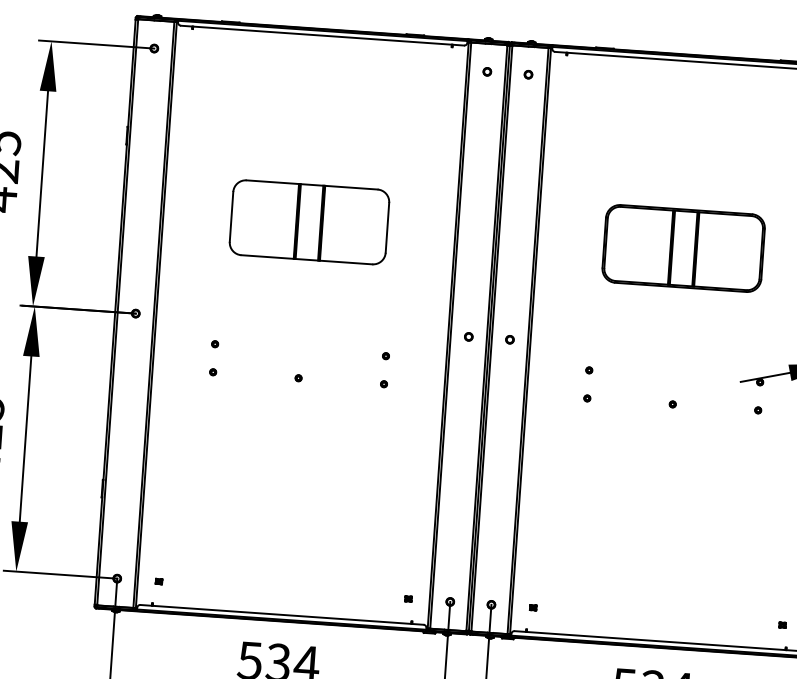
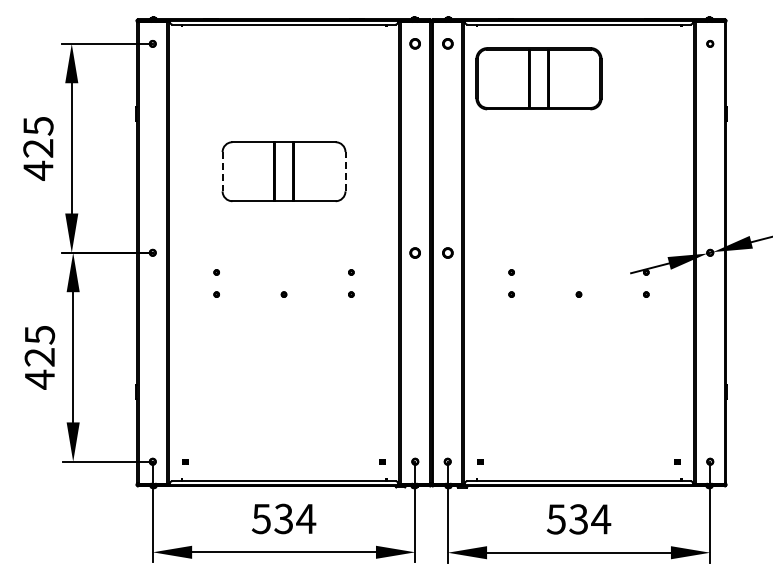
part: (487, 71) -> (415, 43), size x1.6
part: (528, 74) -> (447, 43), size x1.6
line: (231, 216) -> (222, 171), solid -> dashed
line: (387, 227) -> (345, 171), solid -> dashed
part: (683, 248) -> (538, 78), moved
part: (469, 336) -> (415, 252), size x1.6
part: (509, 339) -> (447, 252), size x1.6

